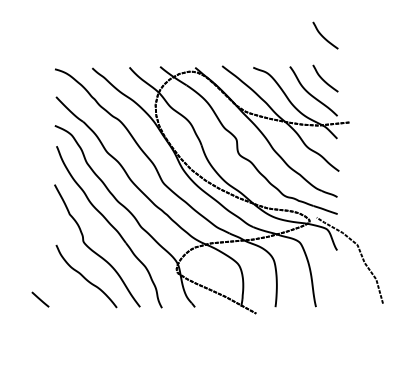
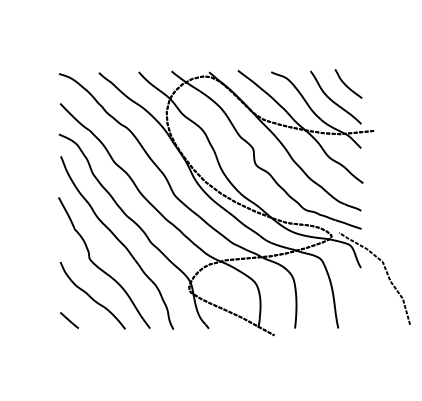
curve: (323, 36) -> (346, 38), removed
line: (40, 299) -> (69, 320), moved

